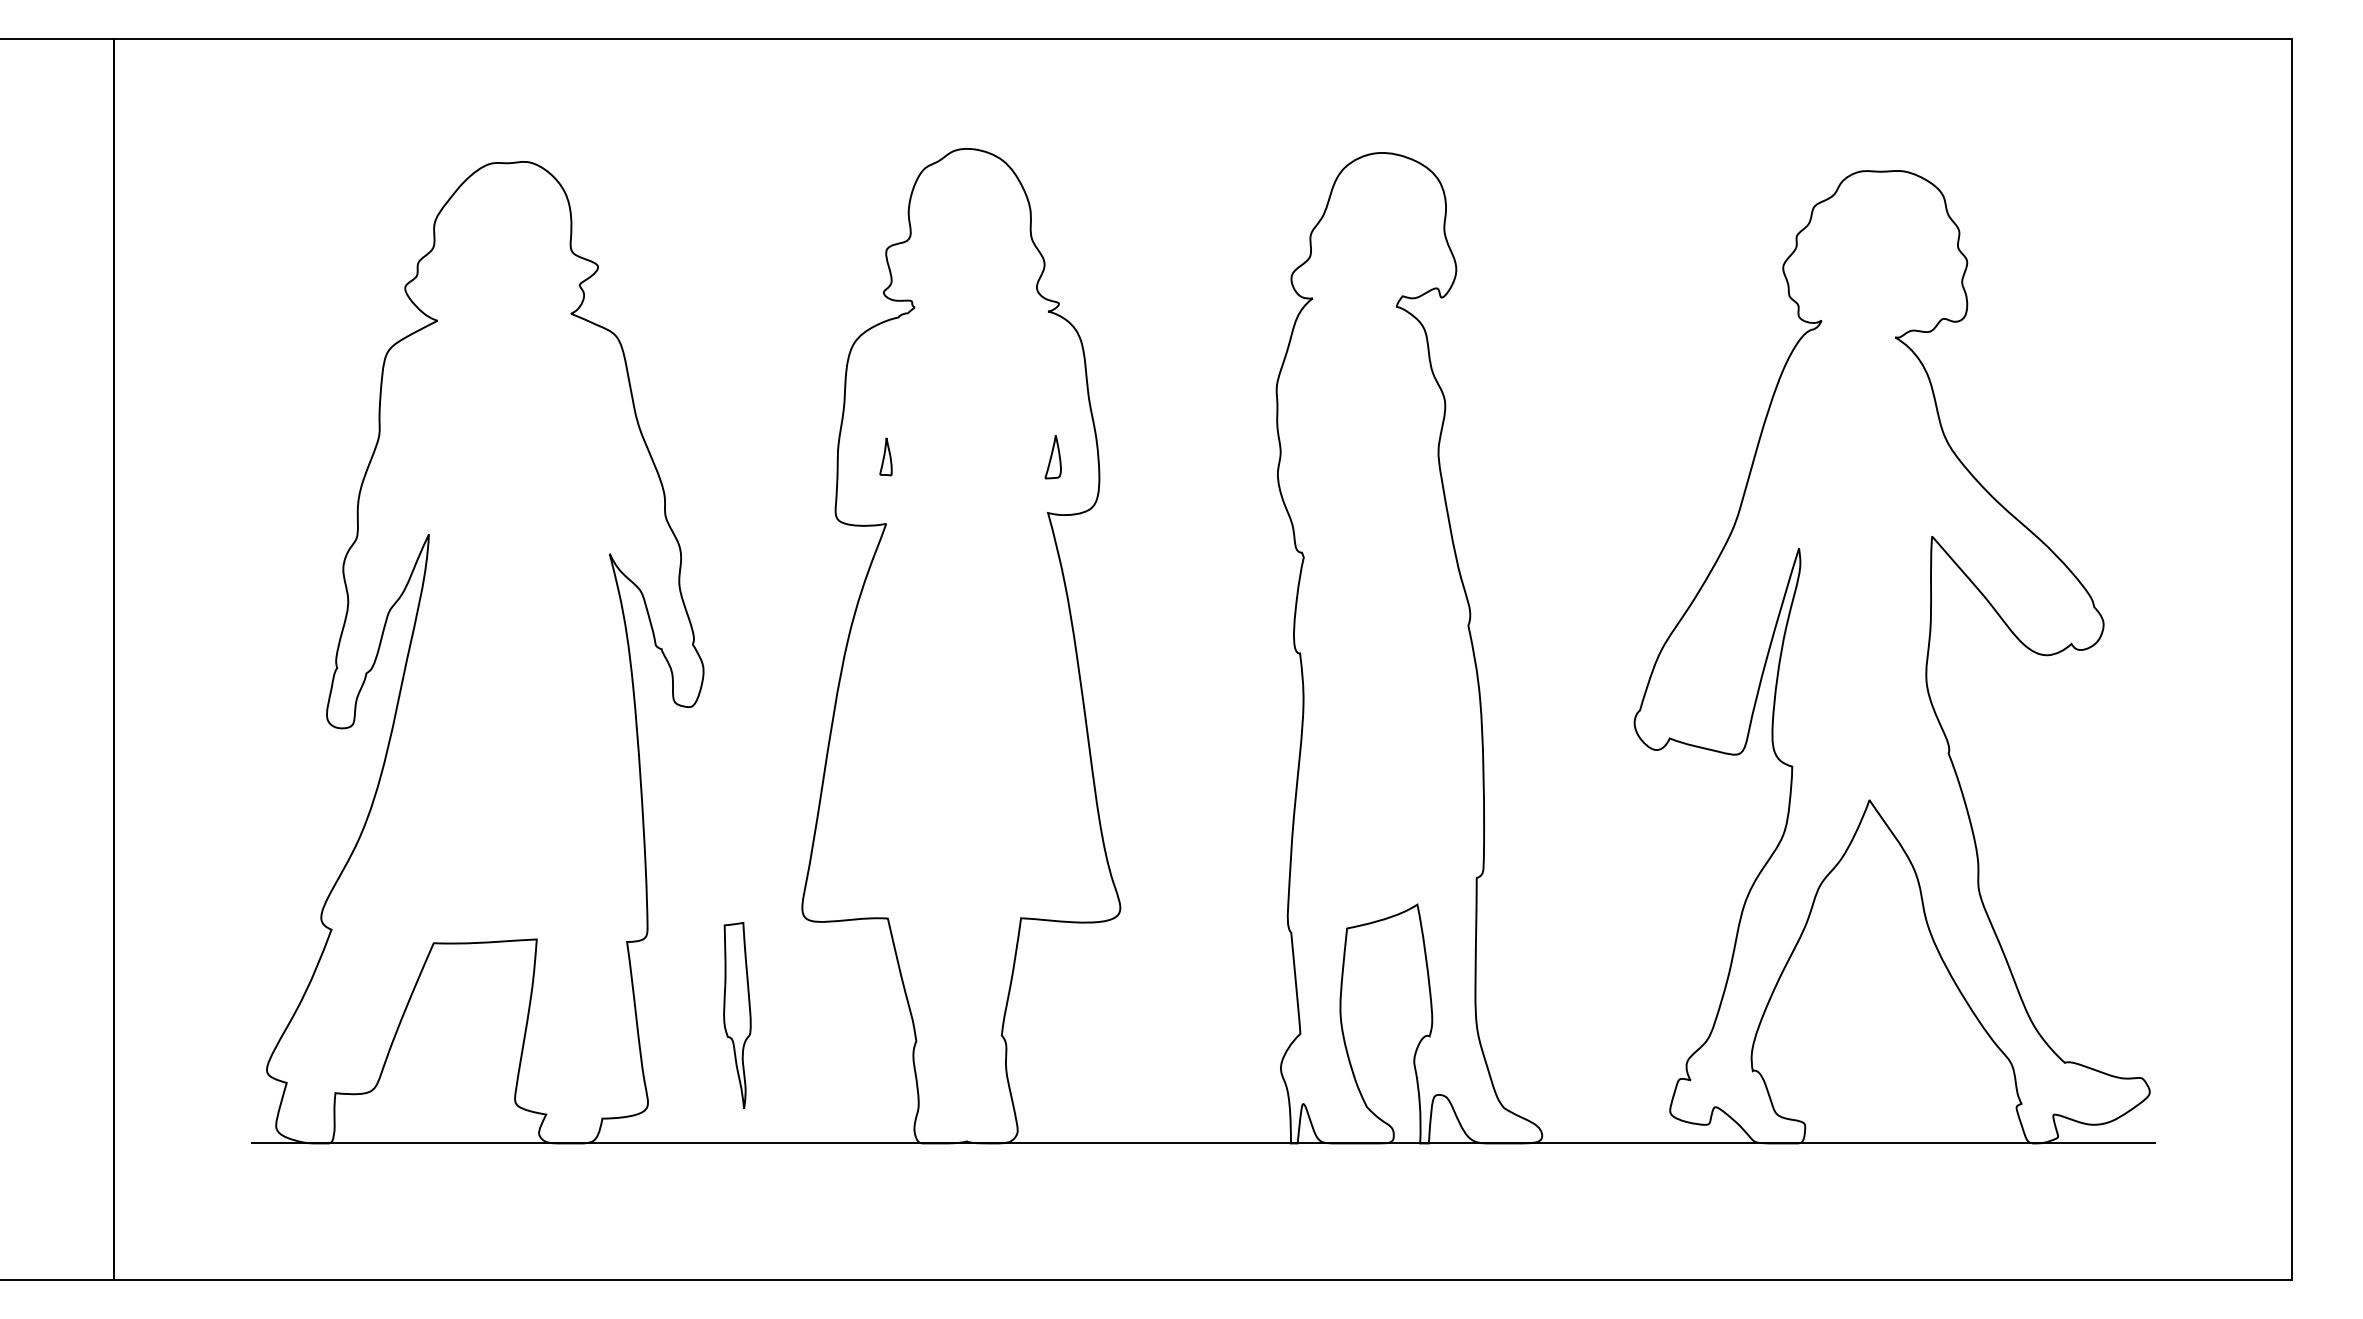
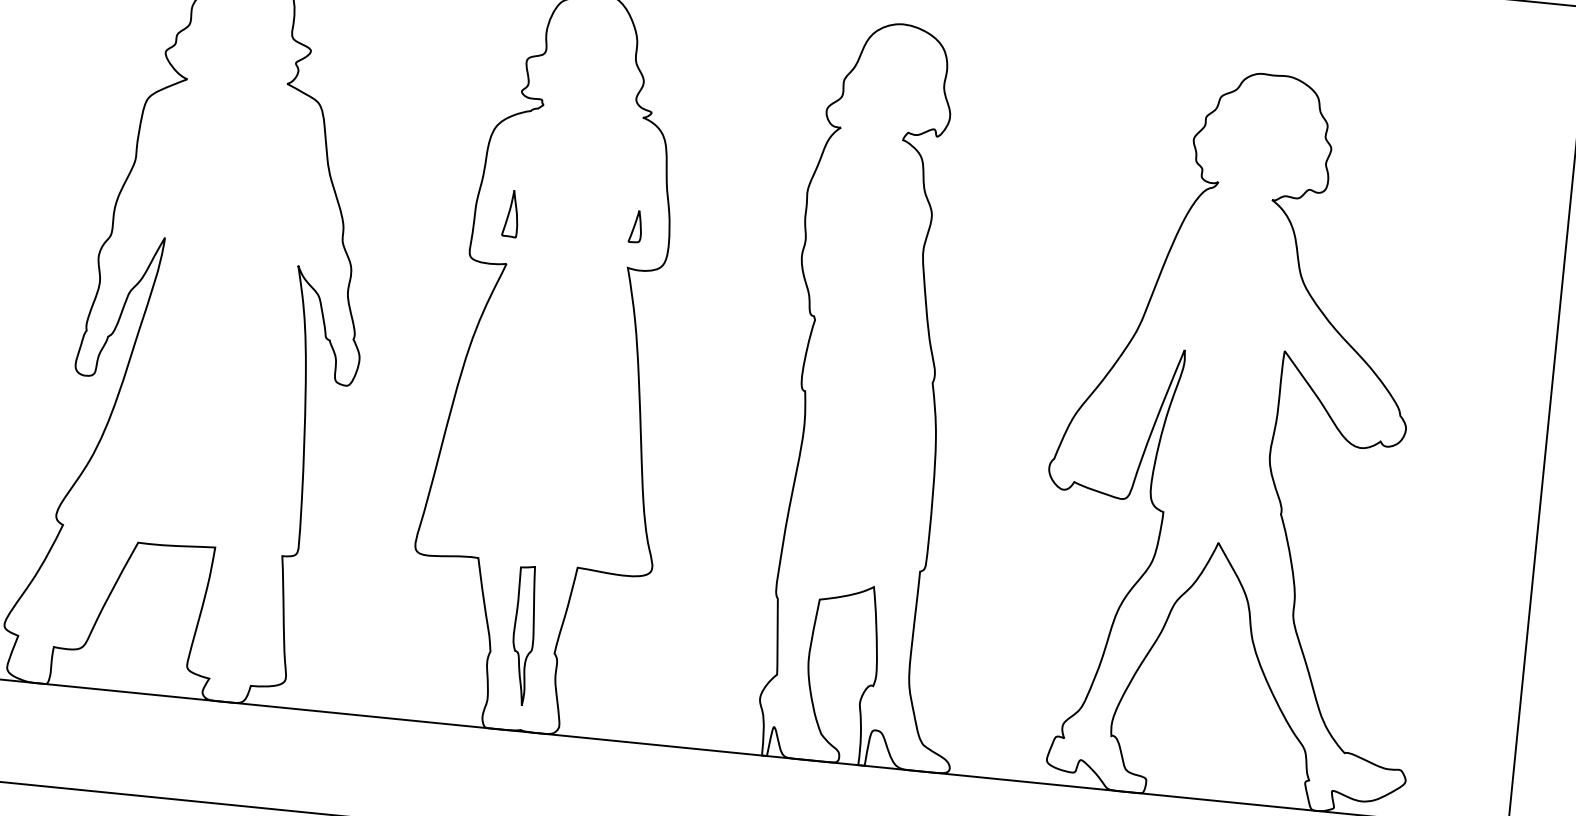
part: (885, 456) -> (510, 213), size x1.67
part: (737, 1015) -> (523, 635), moved

